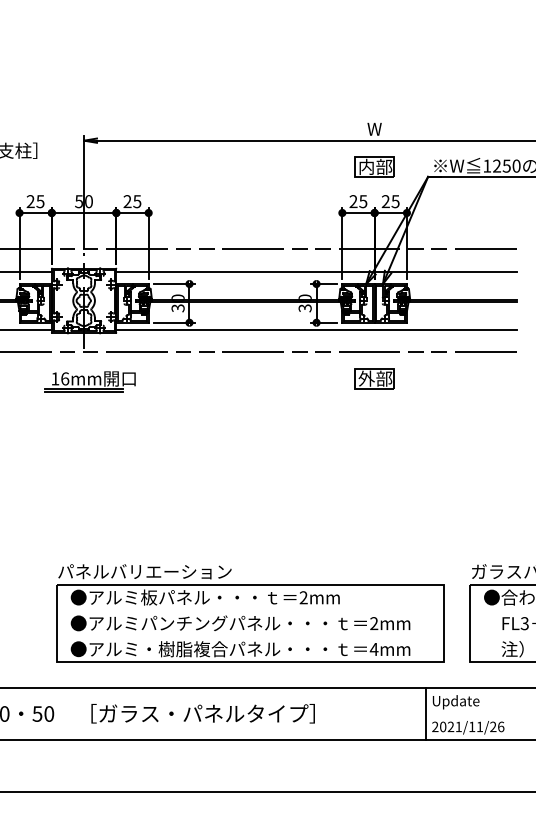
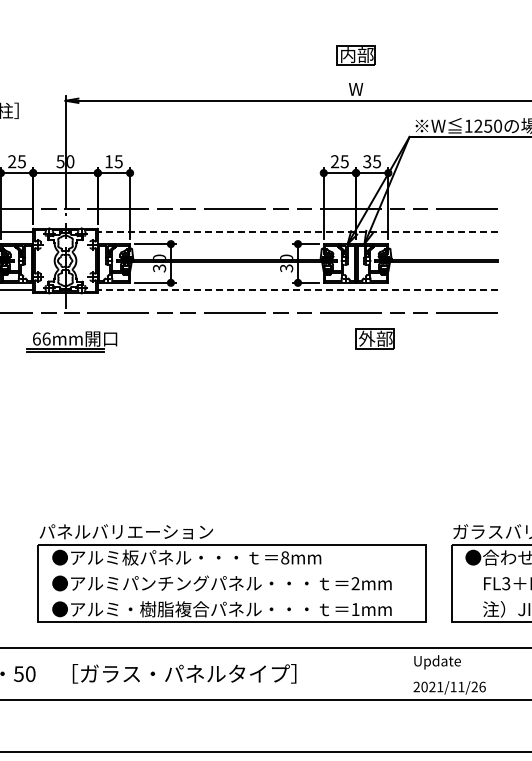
part: (374, 166) -> (355, 54), moved
text: (127, 201) -> (108, 161), 25 -> 15
text: (385, 201) -> (366, 161), 25 -> 35
line: (316, 271) -> (297, 231), solid -> dashed
line: (316, 329) -> (297, 289), solid -> dashed
text: (55, 378) -> (36, 338), 16mm -> 66mm
part: (374, 378) -> (374, 338), moved
text: (303, 597) -> (284, 557), 2mm -> 8mm
text: (373, 649) -> (354, 609), 4mm -> 1mm
line: (426, 713) -> (407, 673), removed

